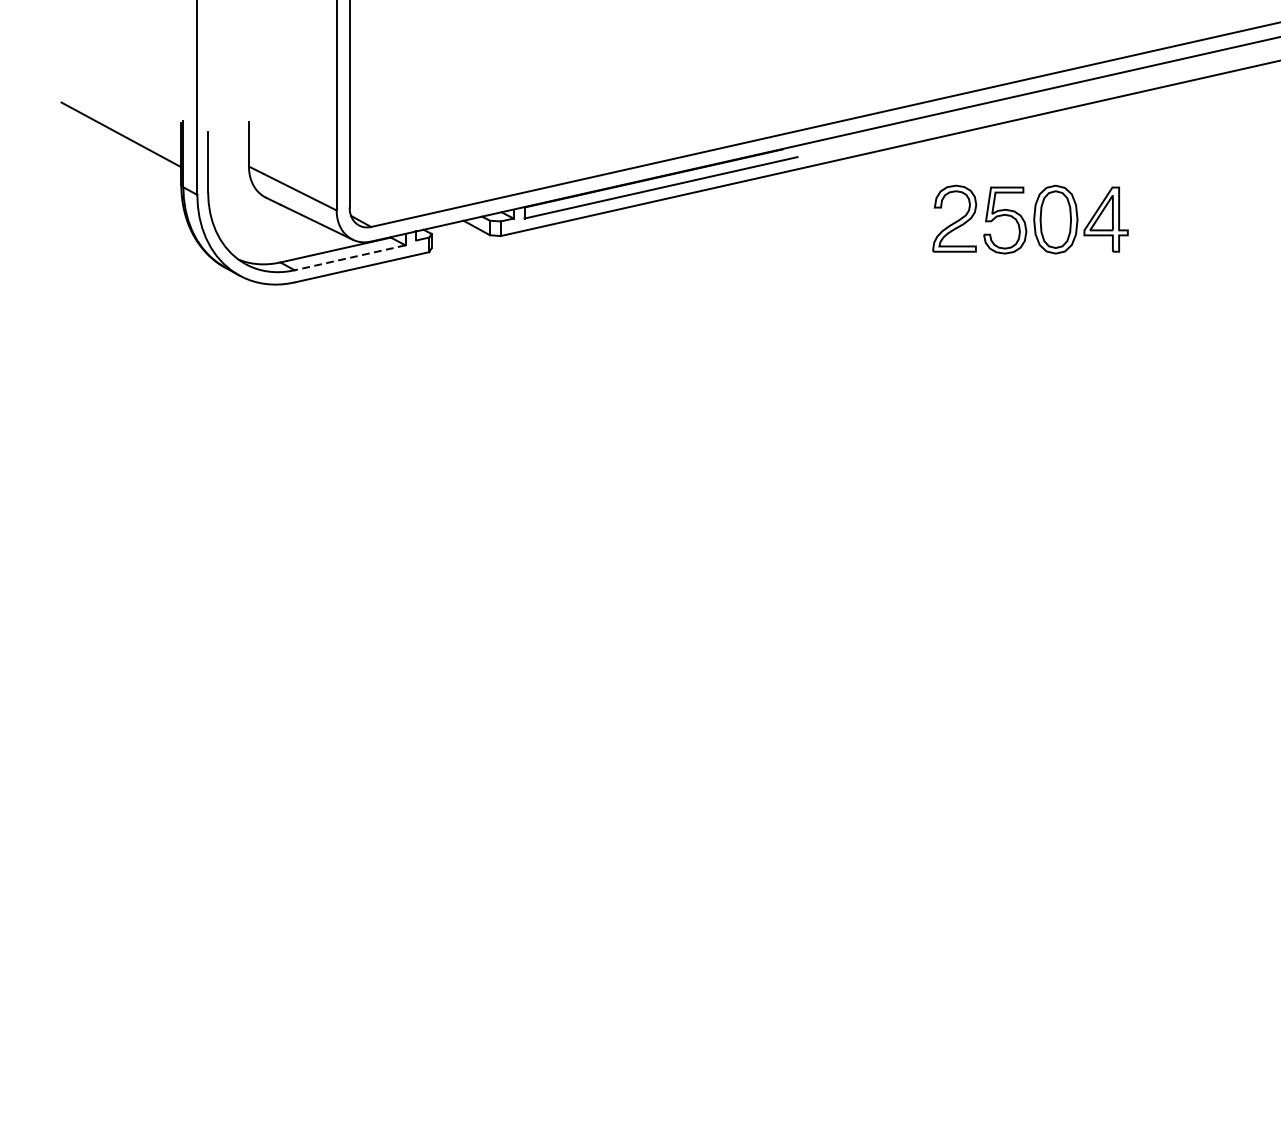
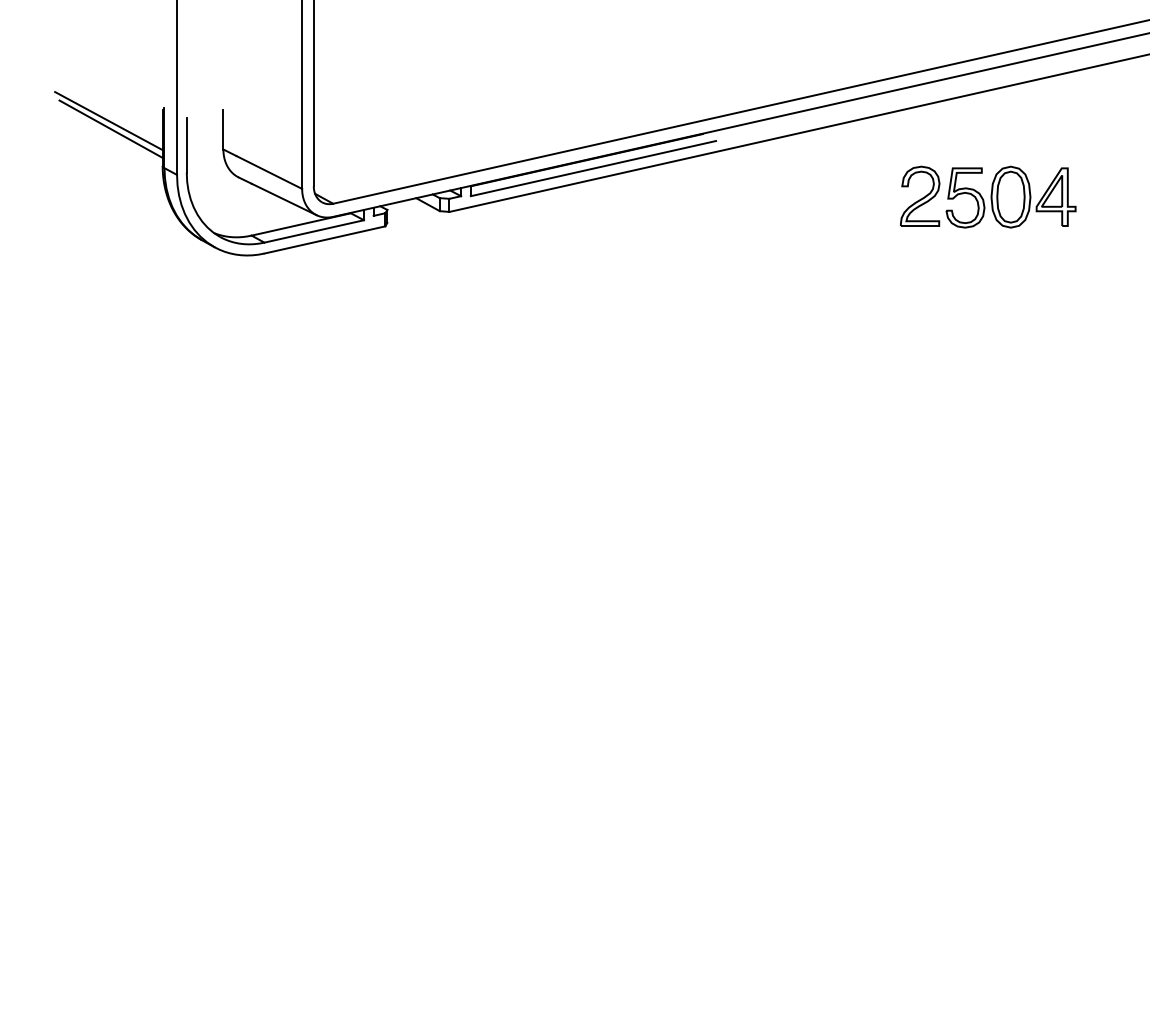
line: (123, 143) -> (110, 128), added
part: (1030, 218) -> (988, 196), moved
line: (349, 257) -> (313, 231), dashed -> solid

